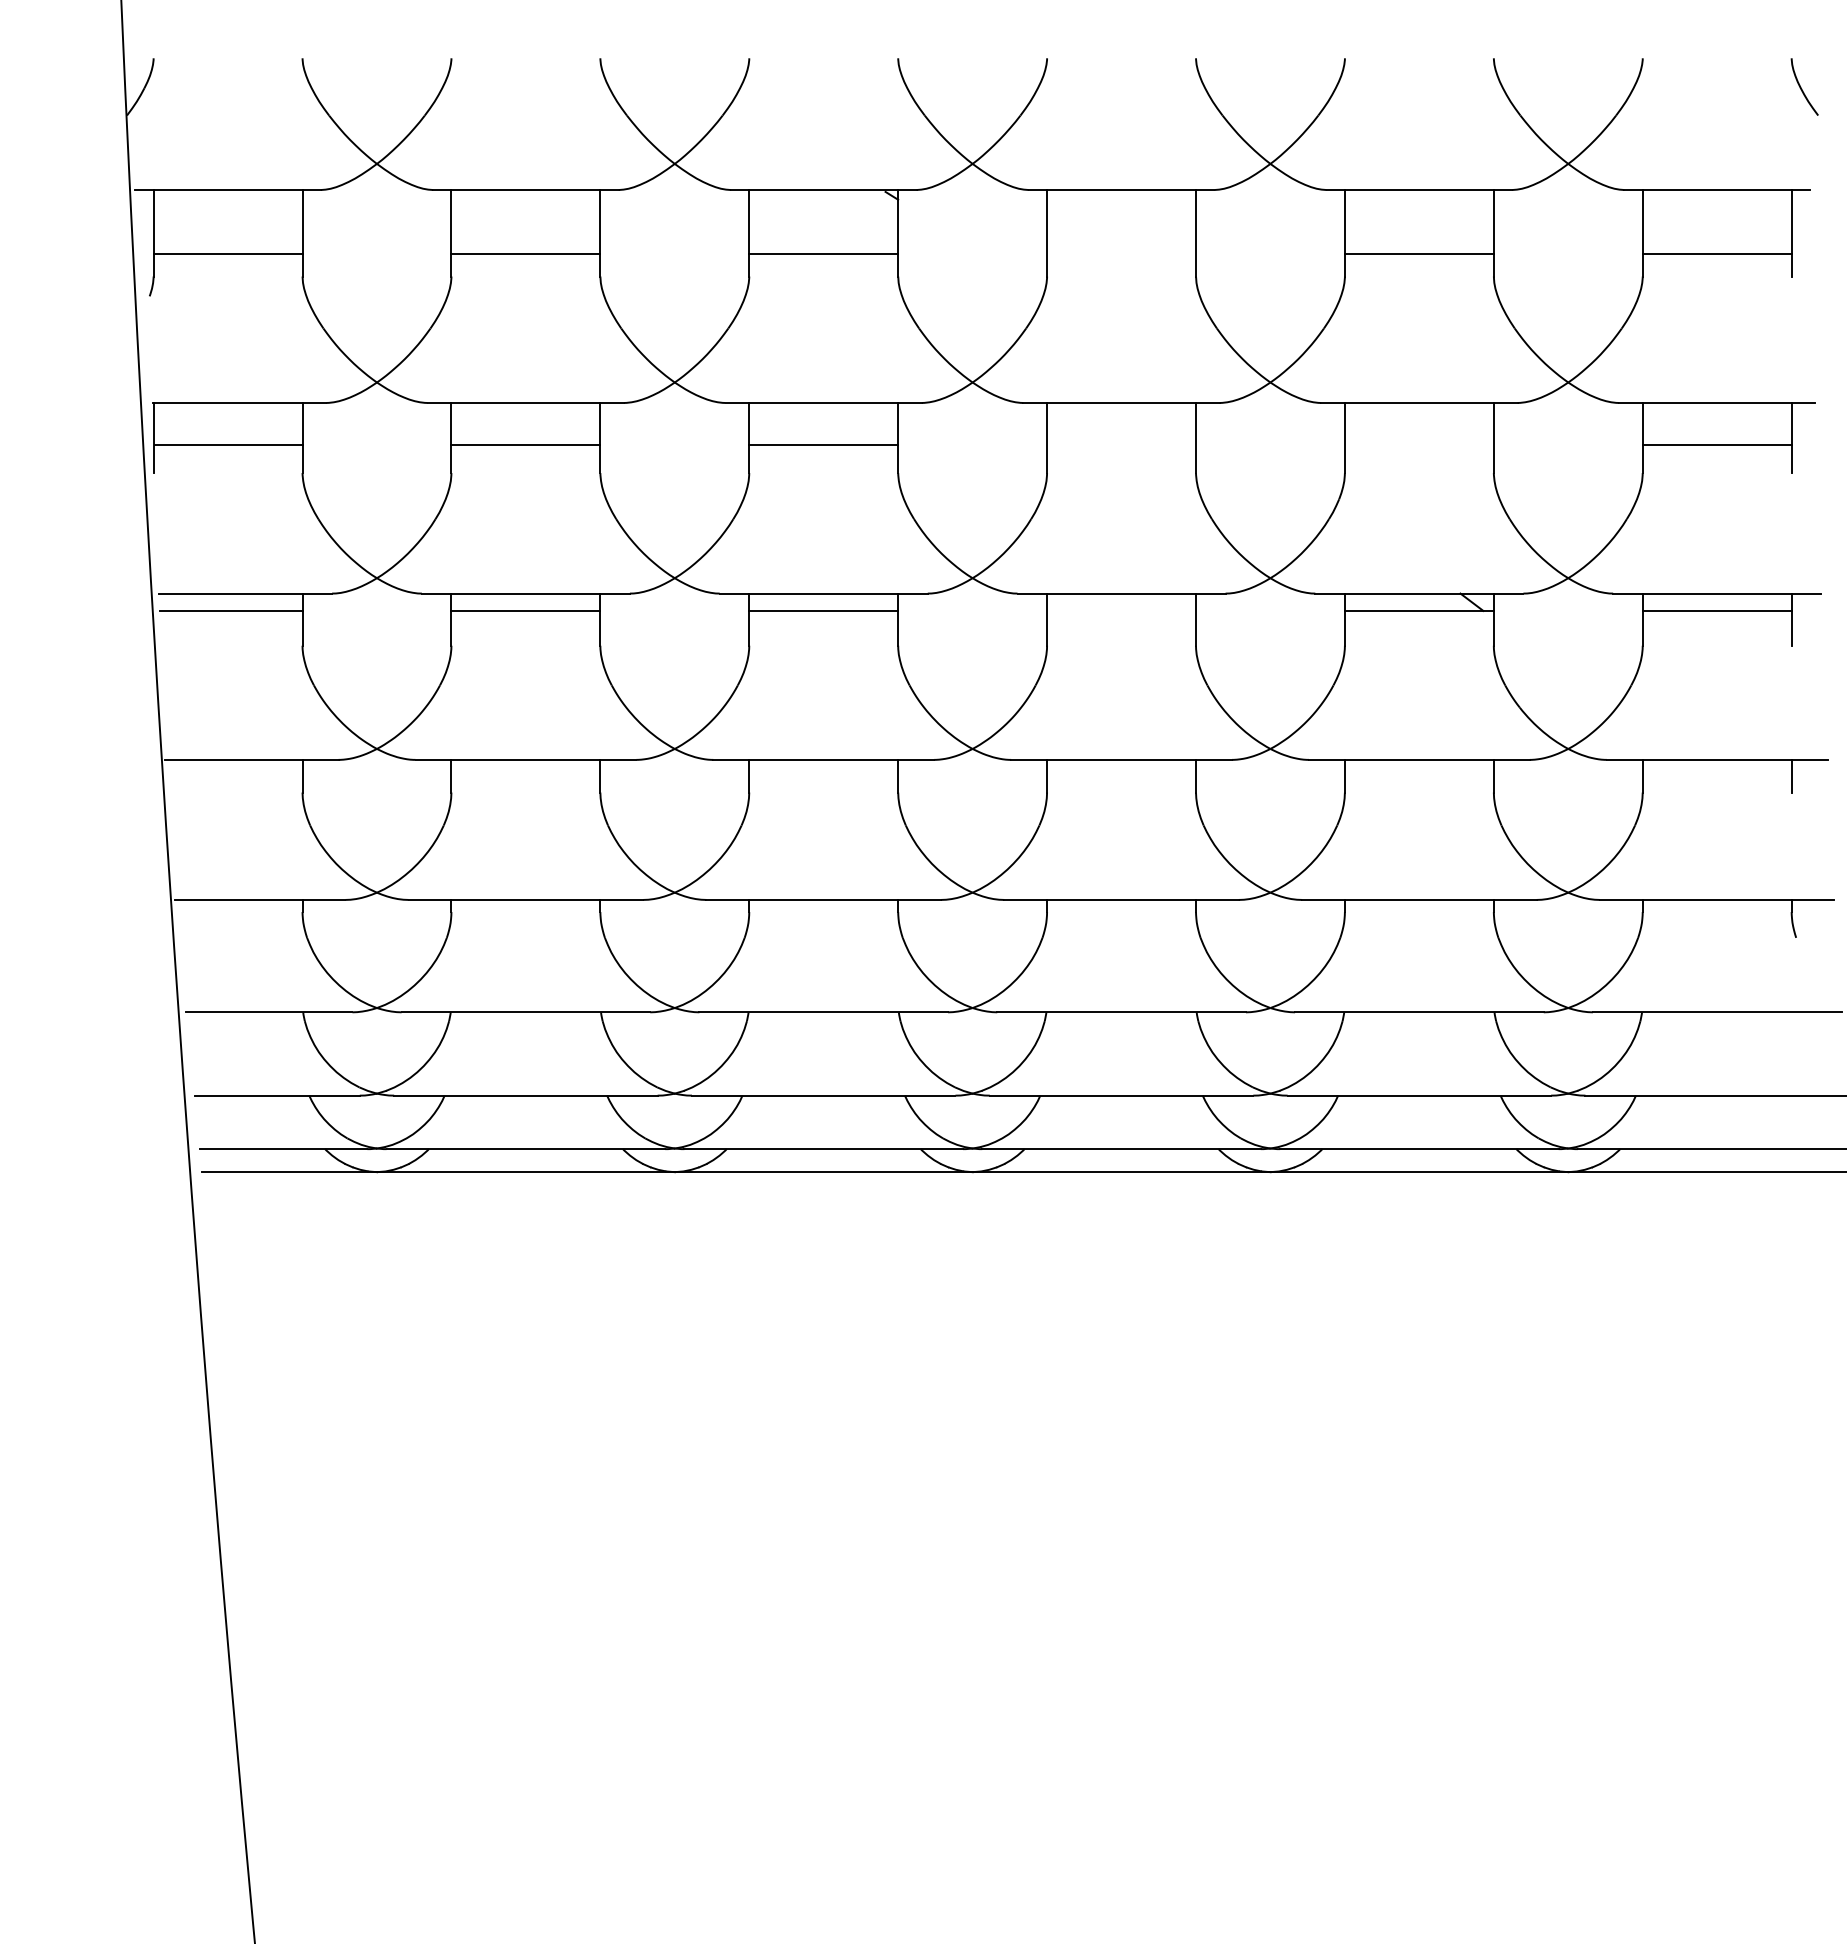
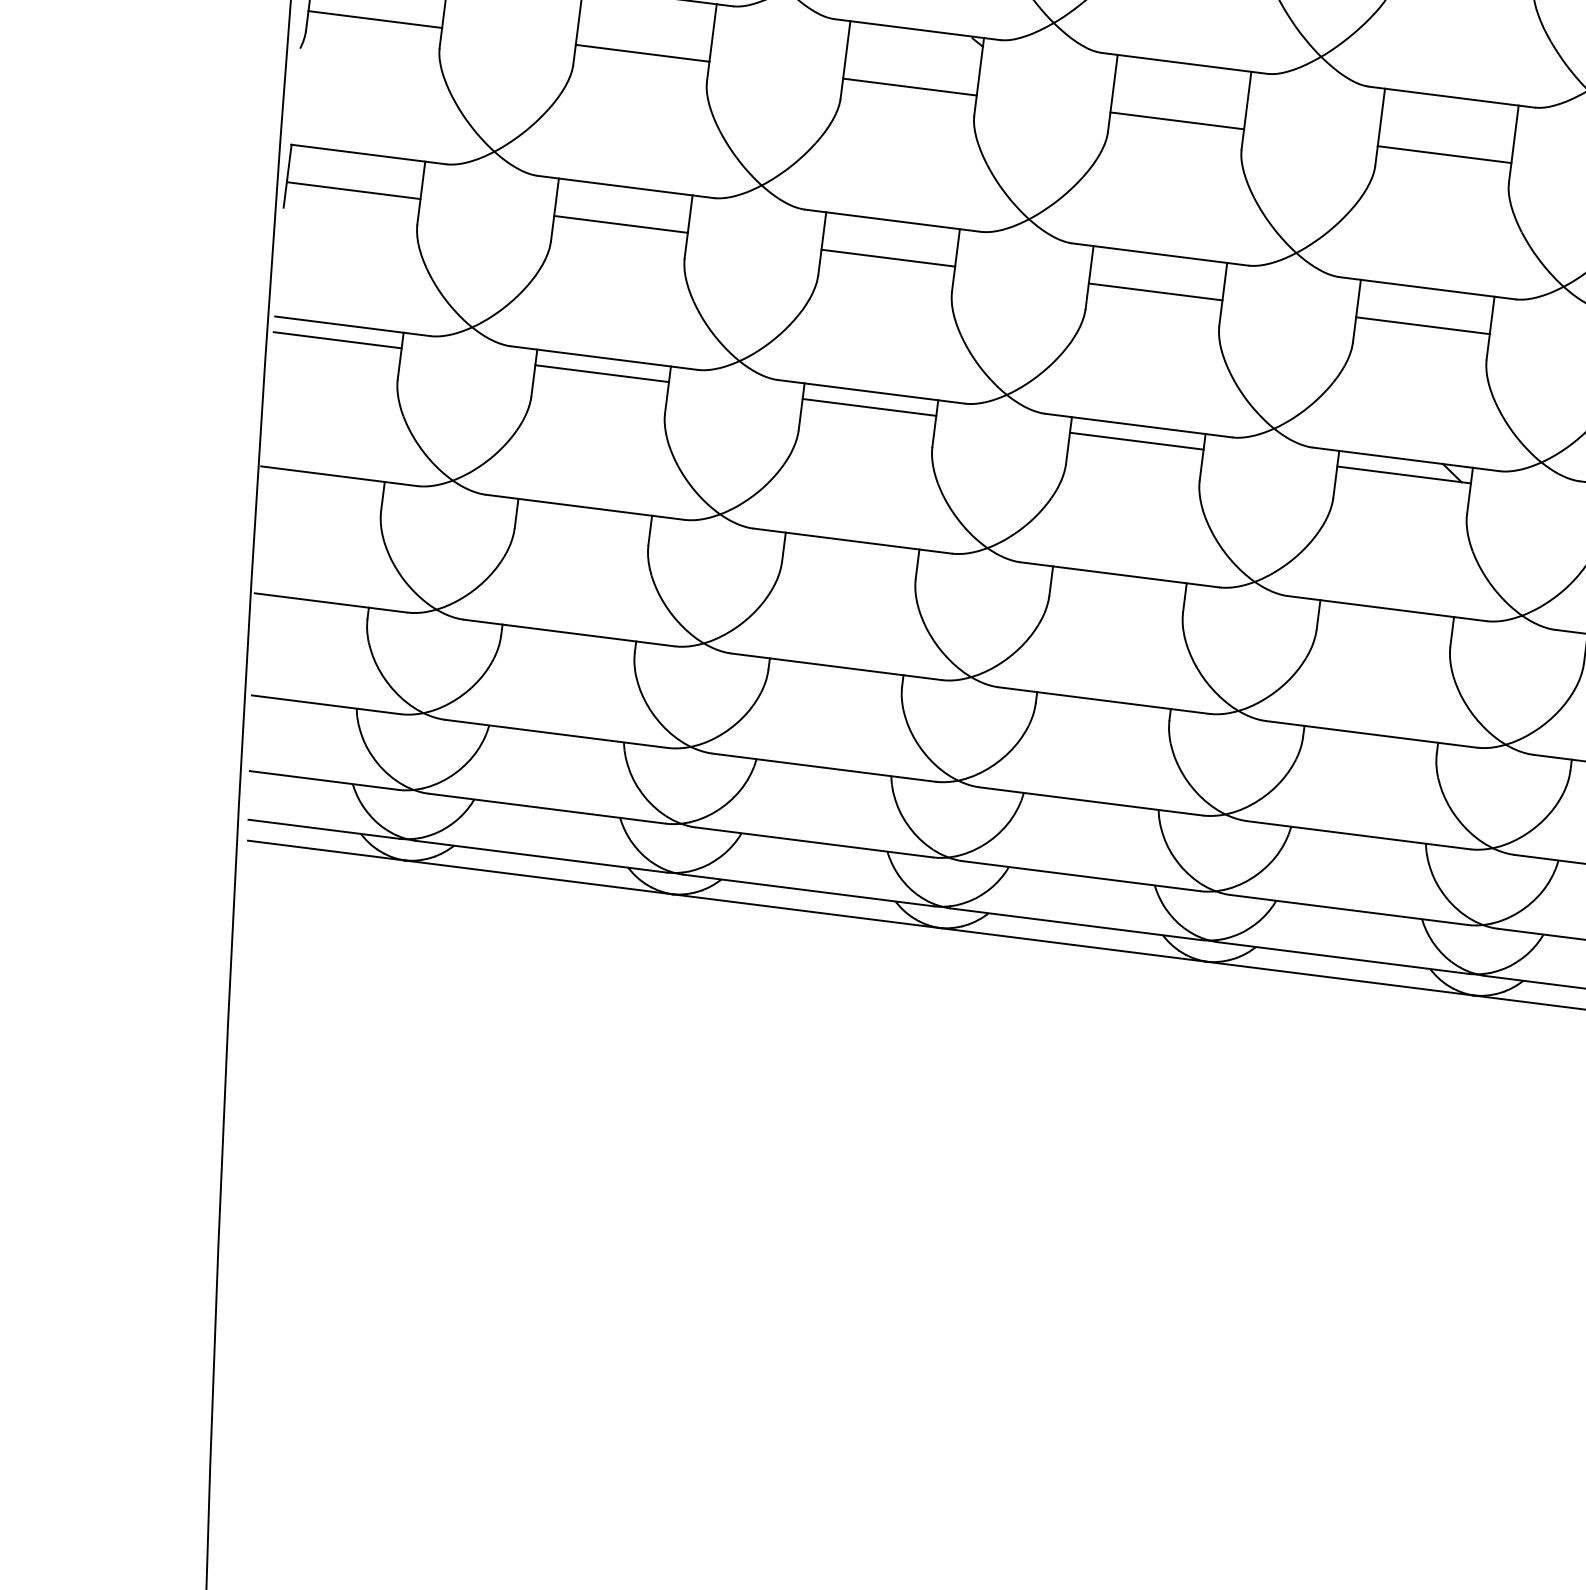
line: (1121, 254) -> (1177, 121), added
line: (1121, 444) -> (1155, 291), added
line: (1418, 444) -> (1422, 325), added
line: (1121, 610) -> (1136, 440), added

